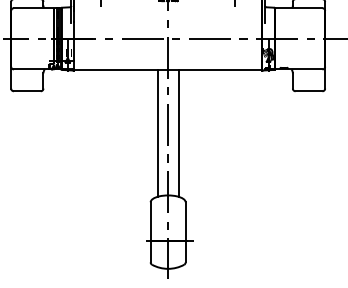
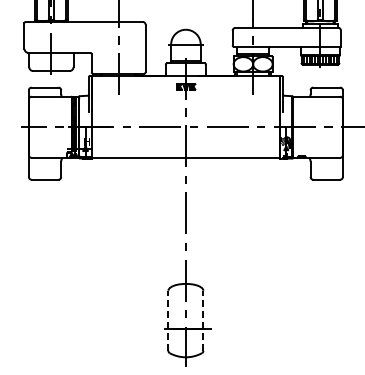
line: (157, 133) -> (175, 221), removed
line: (178, 133) -> (196, 221), removed
line: (150, 232) -> (168, 320), solid -> dashed
line: (185, 232) -> (203, 320), solid -> dashed

